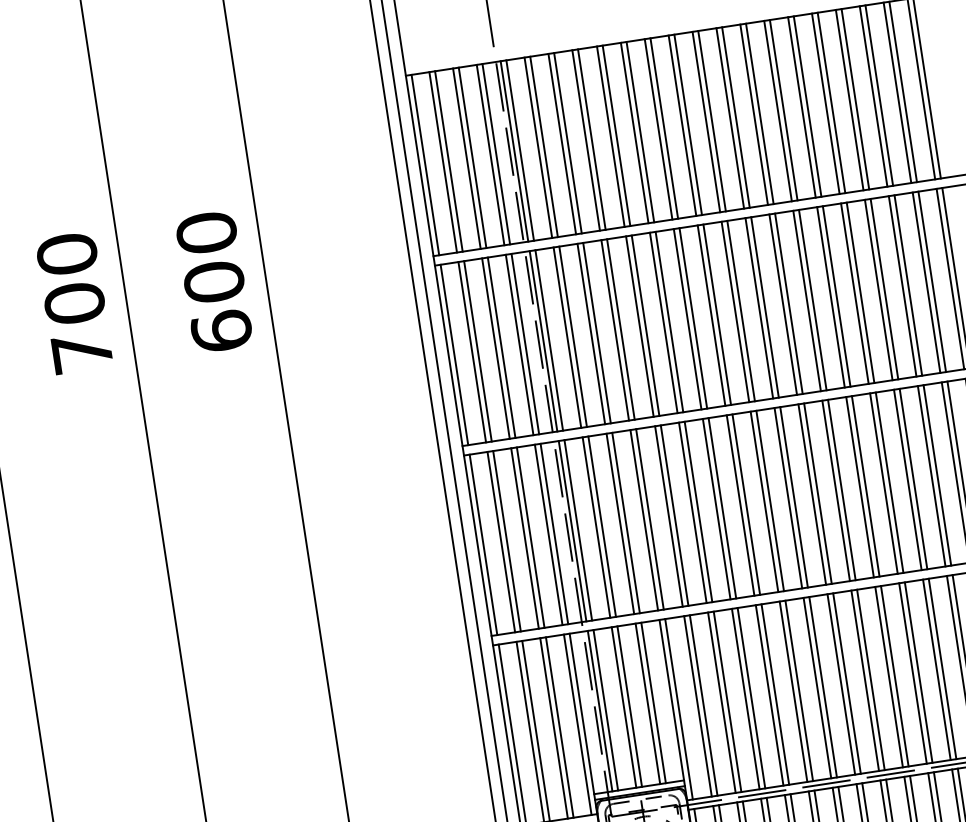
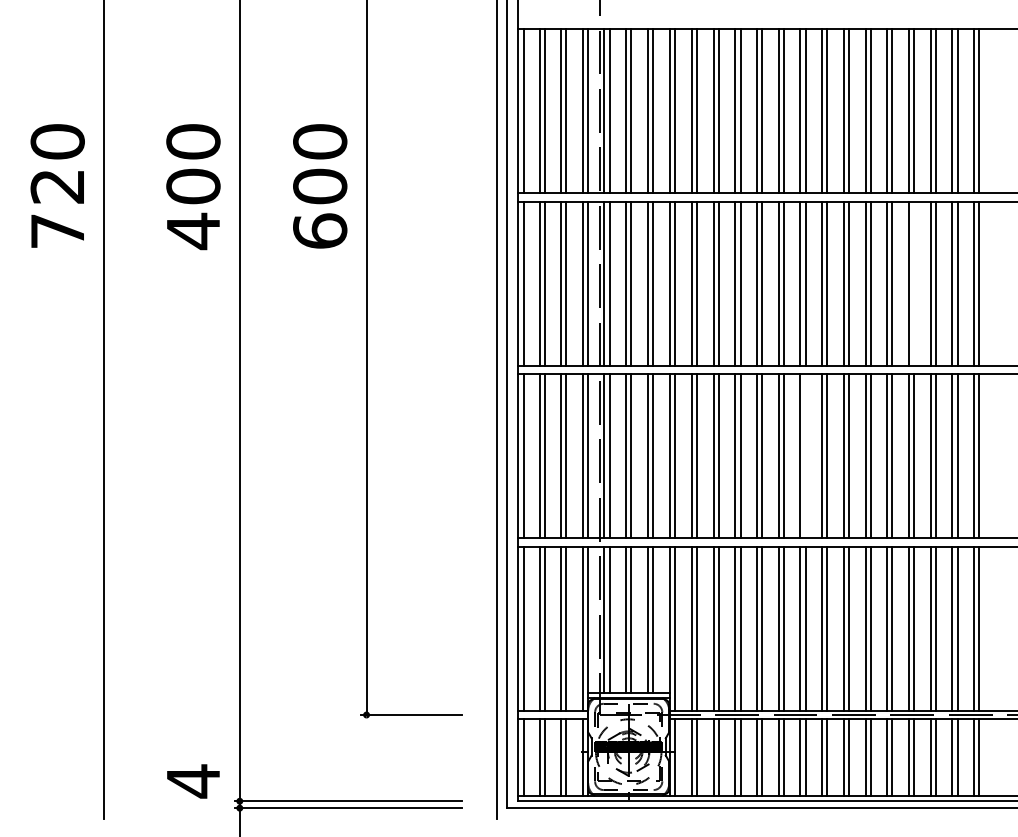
line: (884, 288) -> (914, 283), removed
text: (82, 353) -> (193, 231), 700 -> 400
line: (793, 497) -> (805, 456), removed

